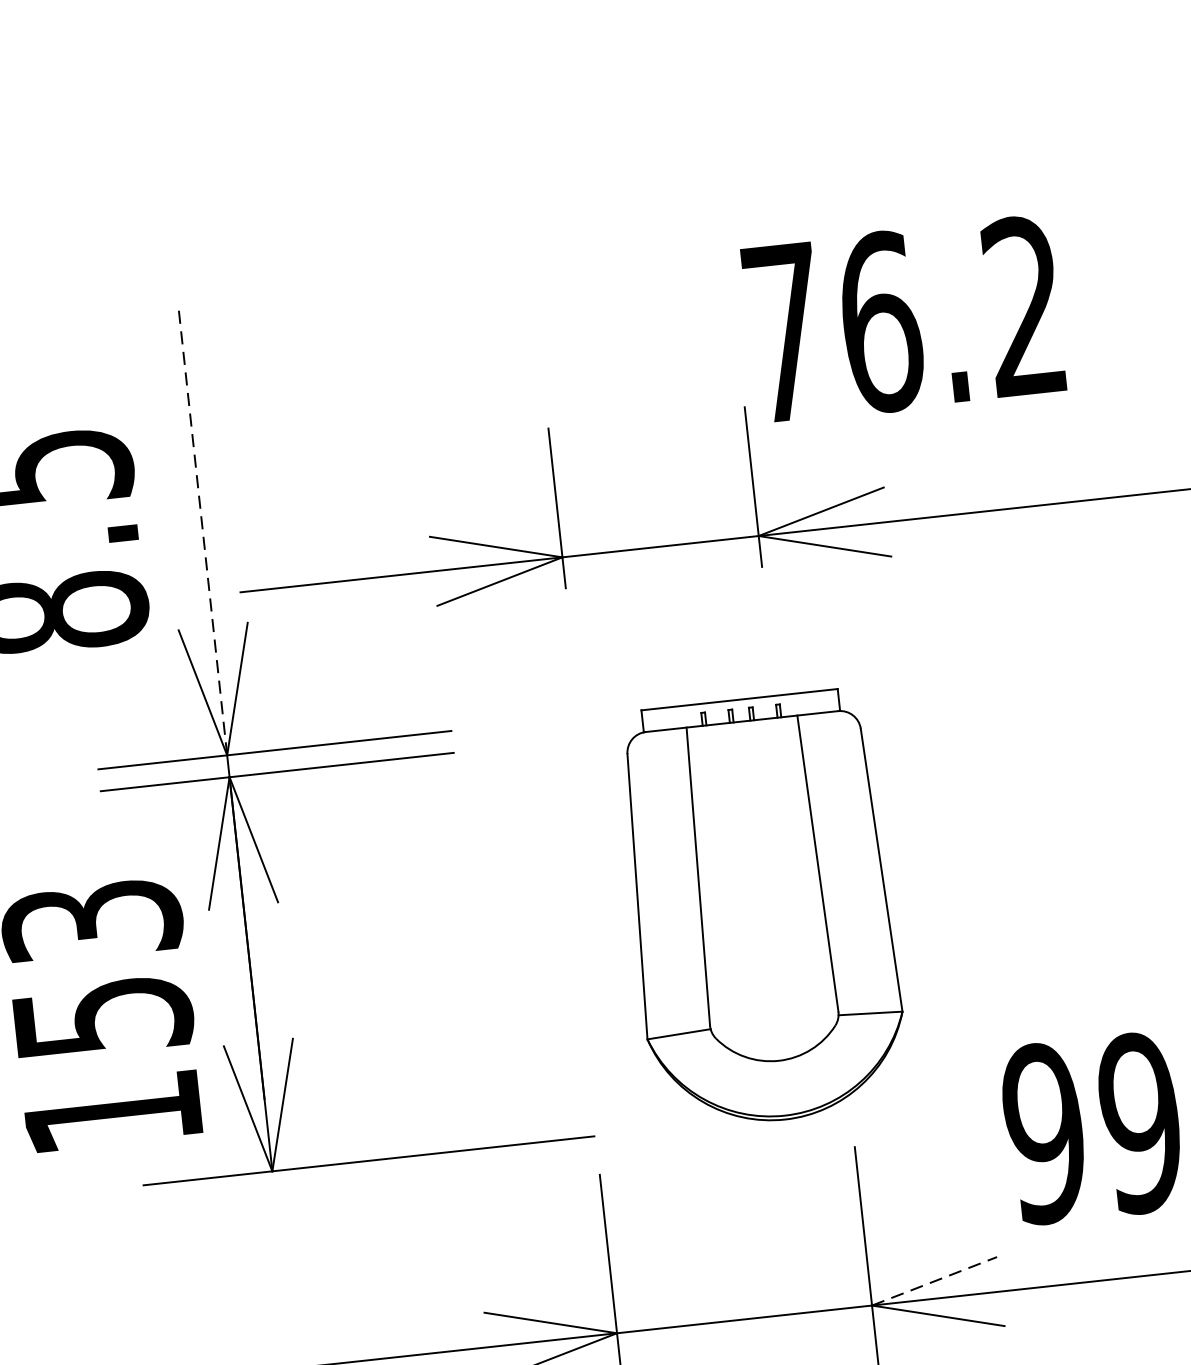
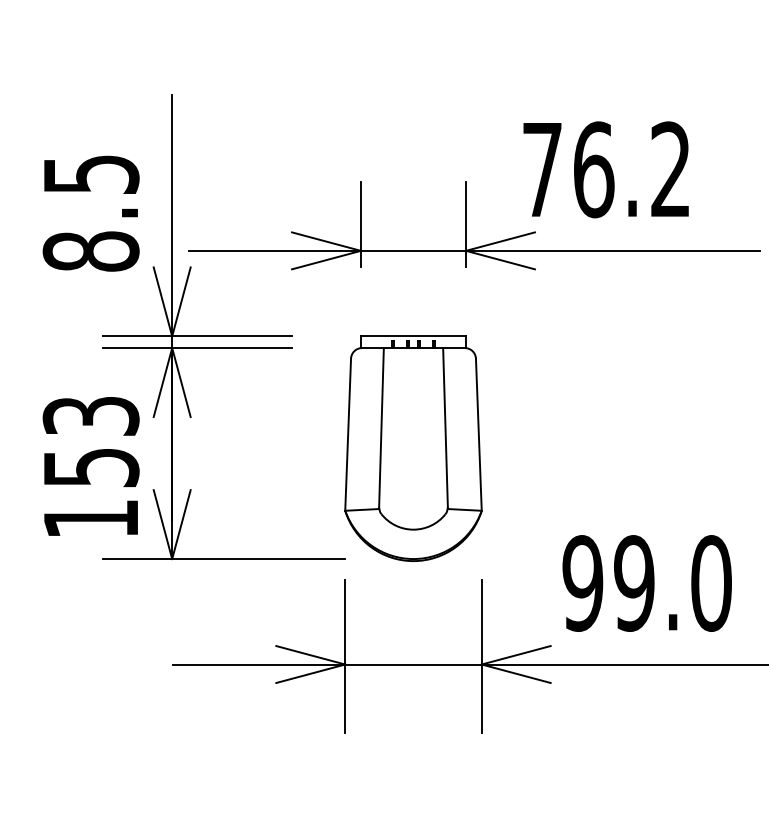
text: (902, 319) -> (605, 169), moved
line: (203, 529) -> (172, 215), dashed -> solid
part: (762, 909) -> (413, 448), moved
line: (935, 1281) -> (516, 655), dashed -> solid

